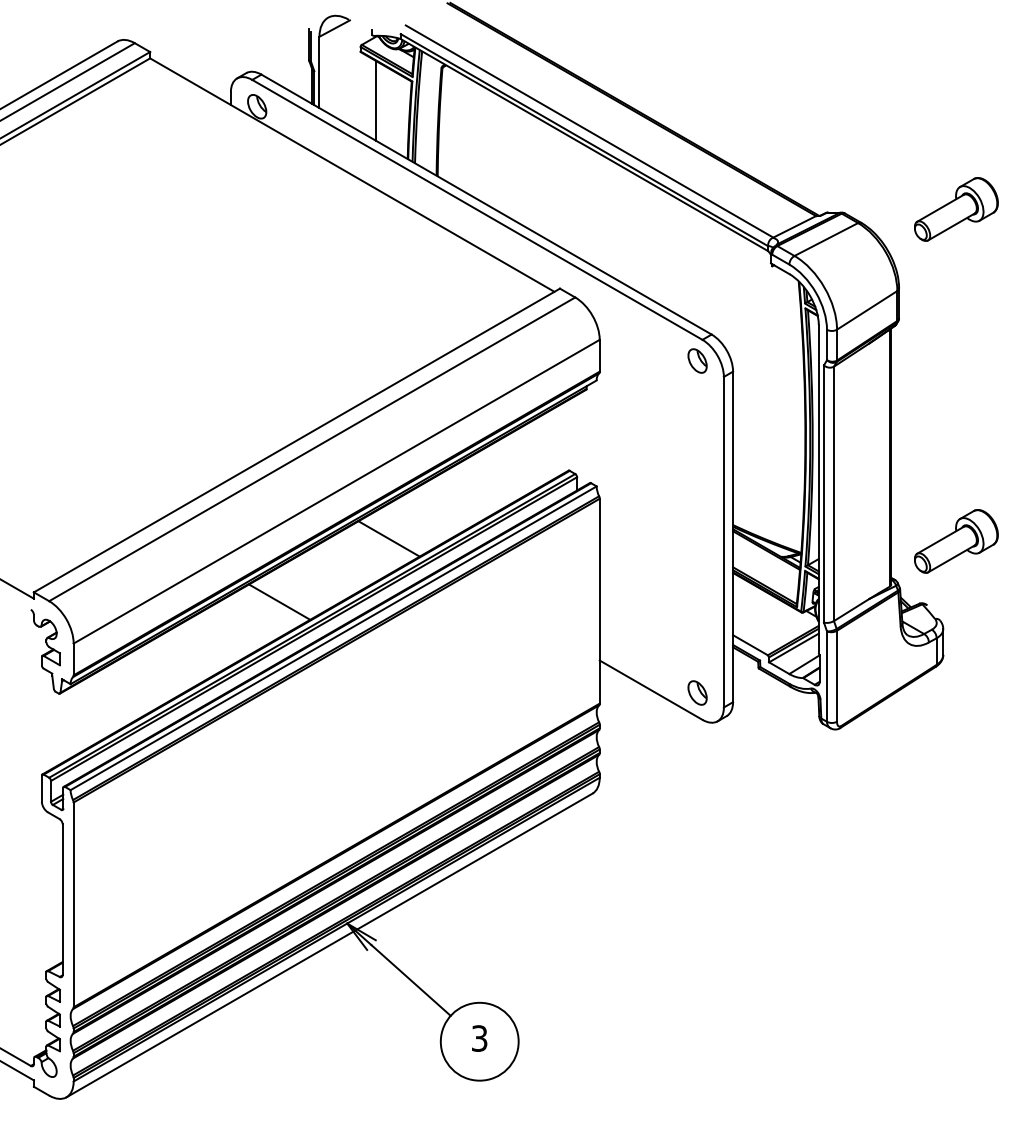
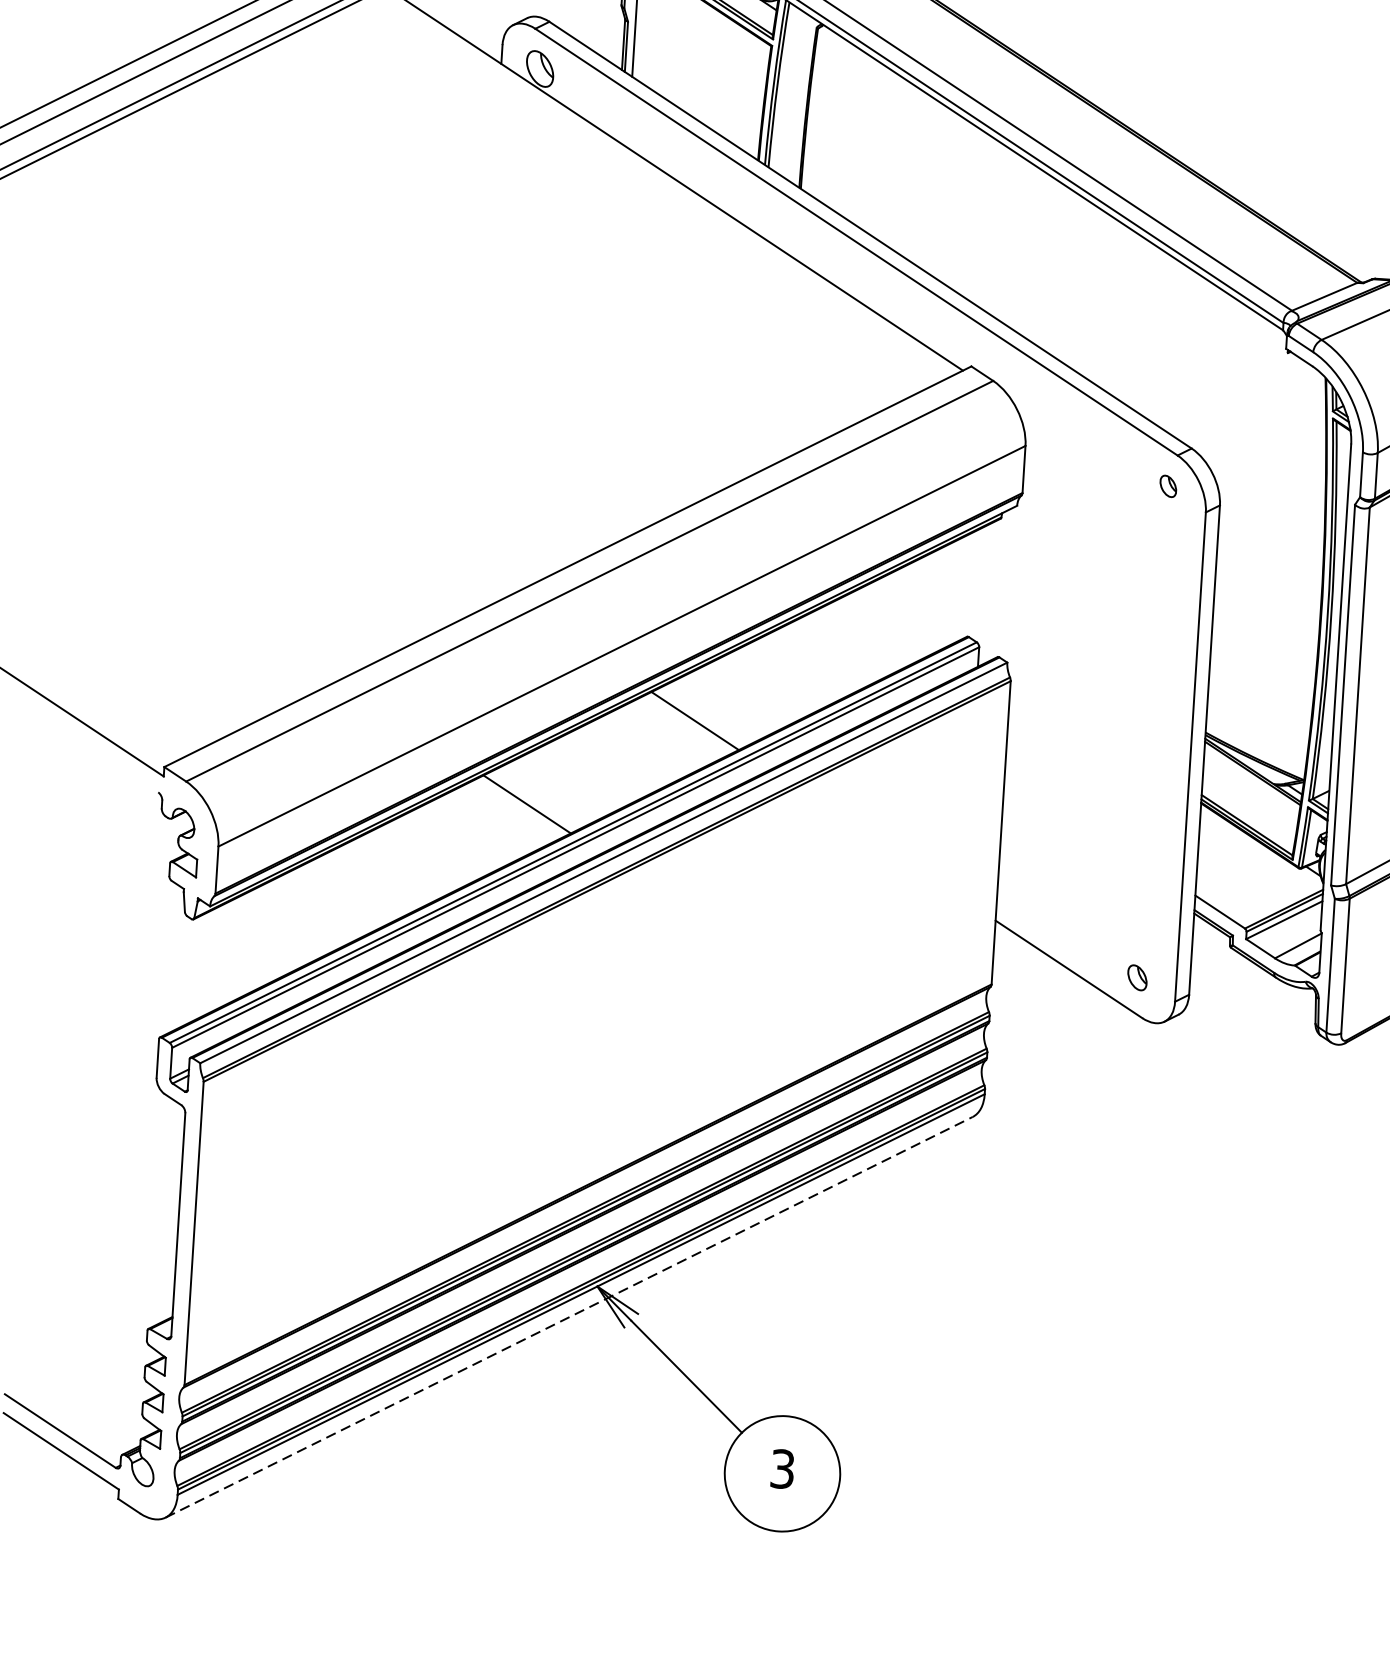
line: (376, 101) -> (717, 72), removed
part: (697, 360) -> (1168, 485), size x0.6
part: (697, 692) -> (1137, 977), size x0.7
line: (329, 945) -> (569, 1317), solid -> dashed

